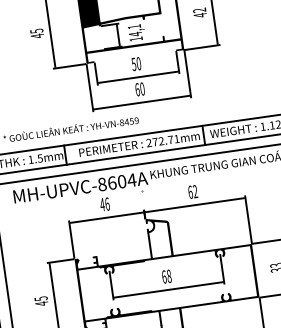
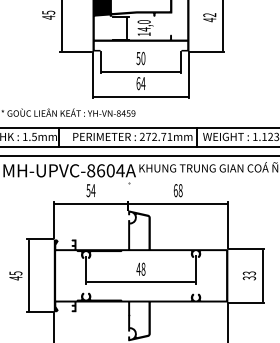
text: (133, 26) -> (143, 21), 14,1 -> 14,0
text: (142, 88) -> (143, 83), 60 -> 64
text: (195, 191) -> (180, 190), 62 -> 68
text: (104, 204) -> (90, 190), 46 -> 54
text: (164, 276) -> (138, 268), 68 -> 48

